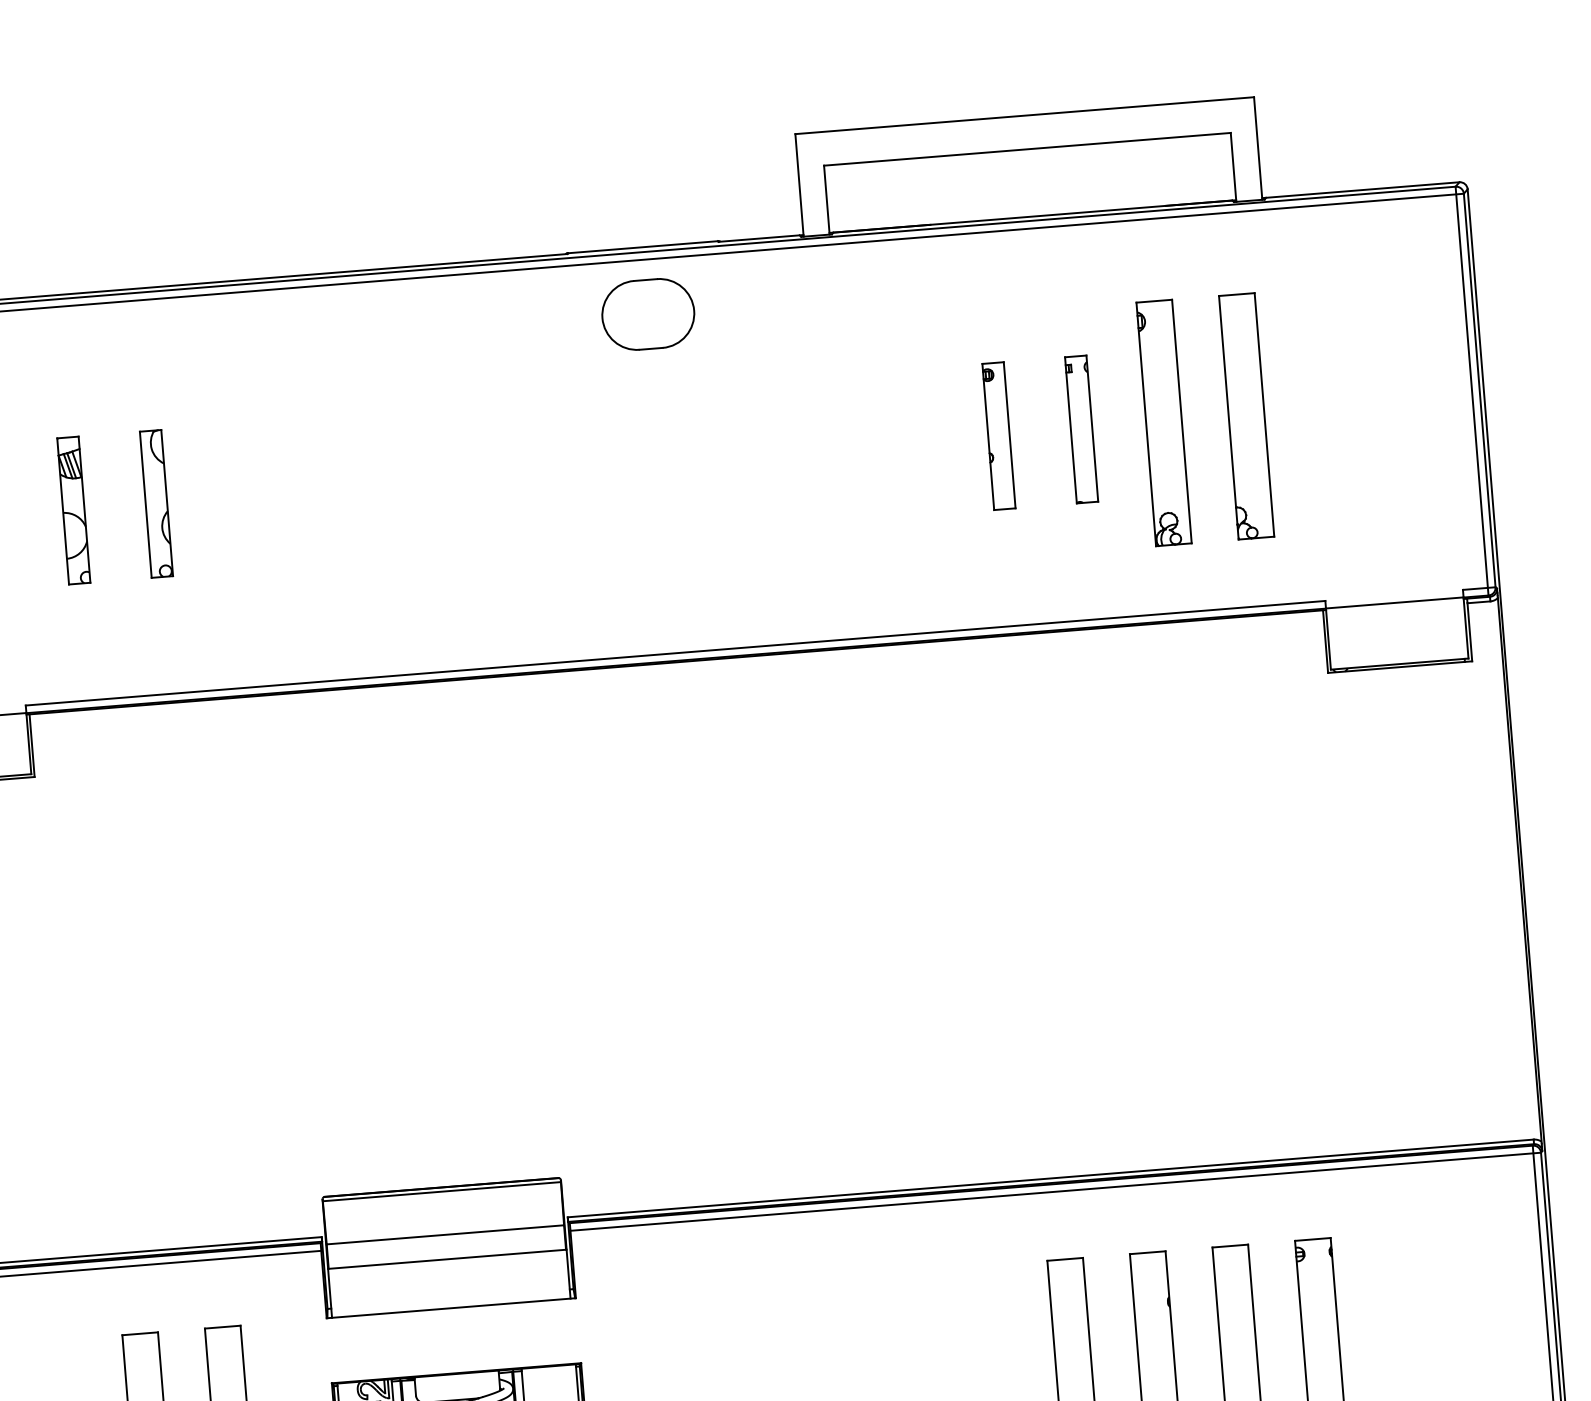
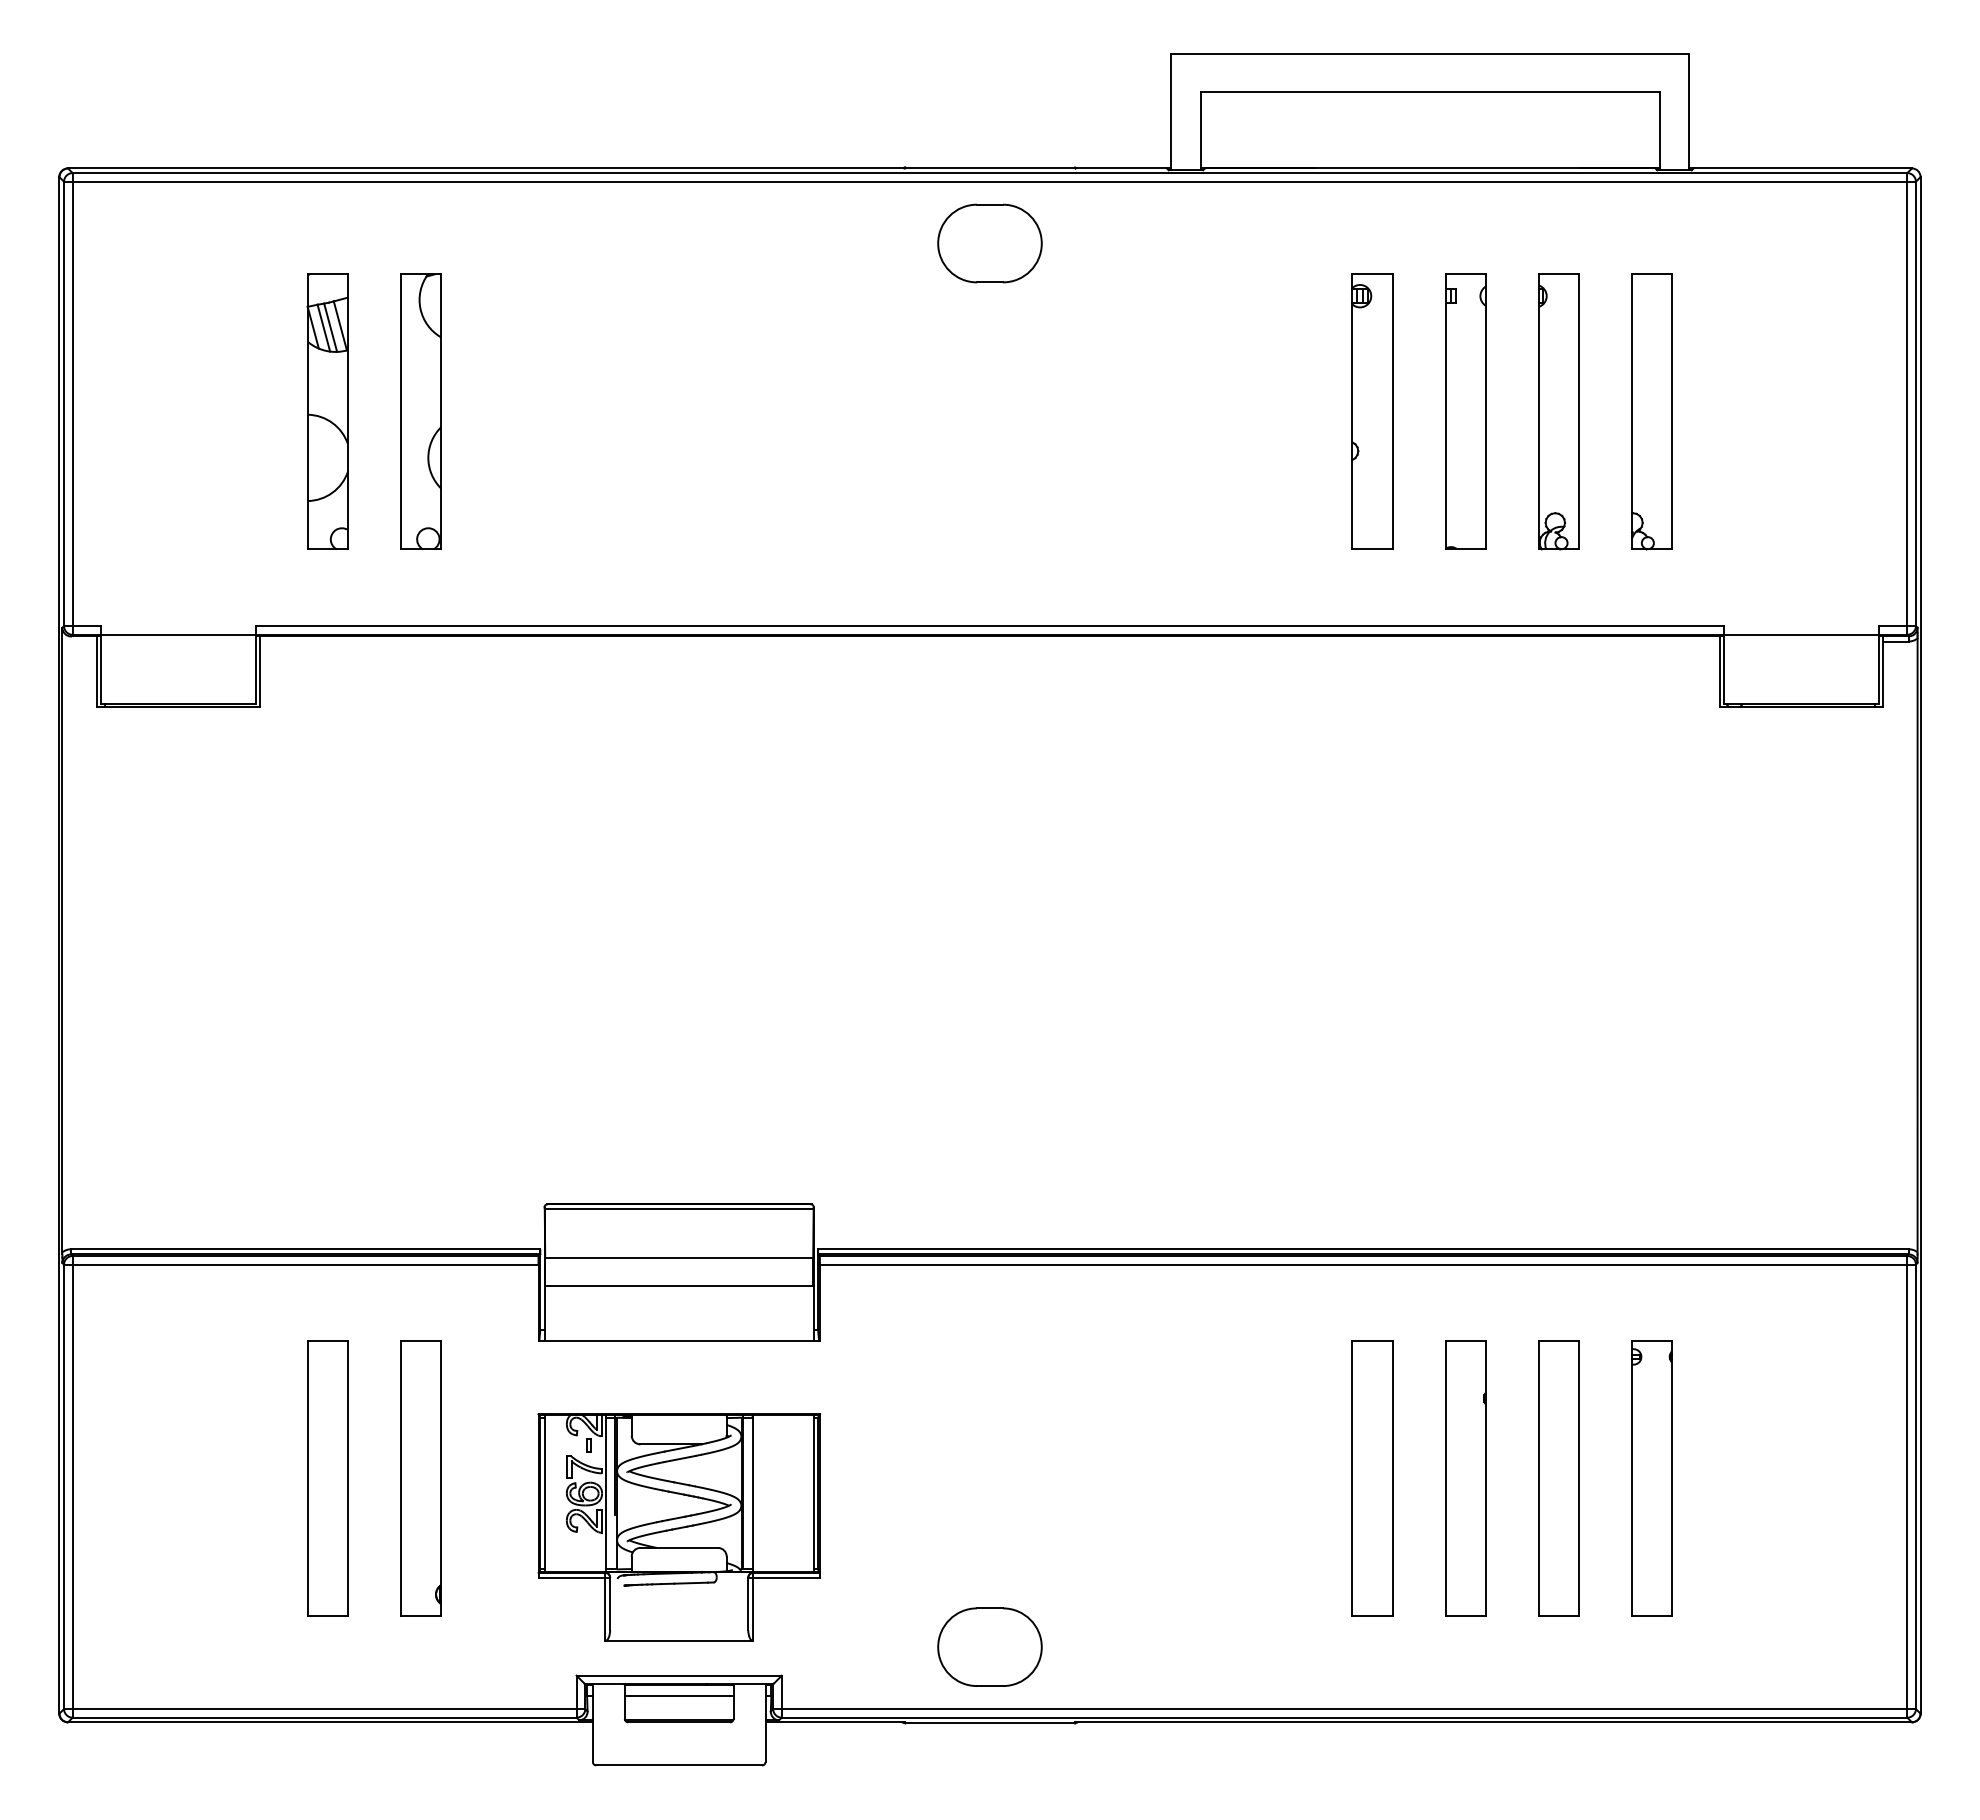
part: (1081, 429) -> (1465, 411), size x1.67
part: (999, 435) -> (1372, 411), size x1.67
part: (155, 503) -> (420, 411), size x1.67
part: (73, 510) -> (327, 411), size x1.67

